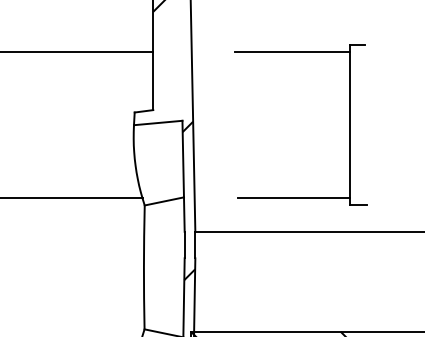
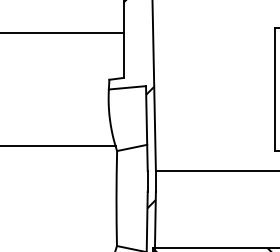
line: (292, 51) -> (230, 33), removed
line: (294, 198) -> (231, 145), removed

